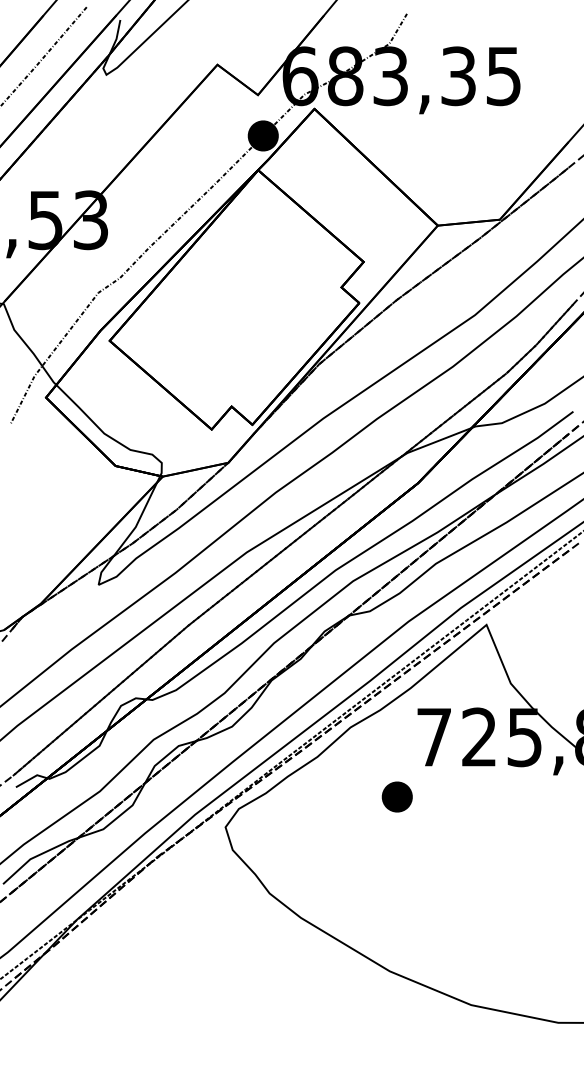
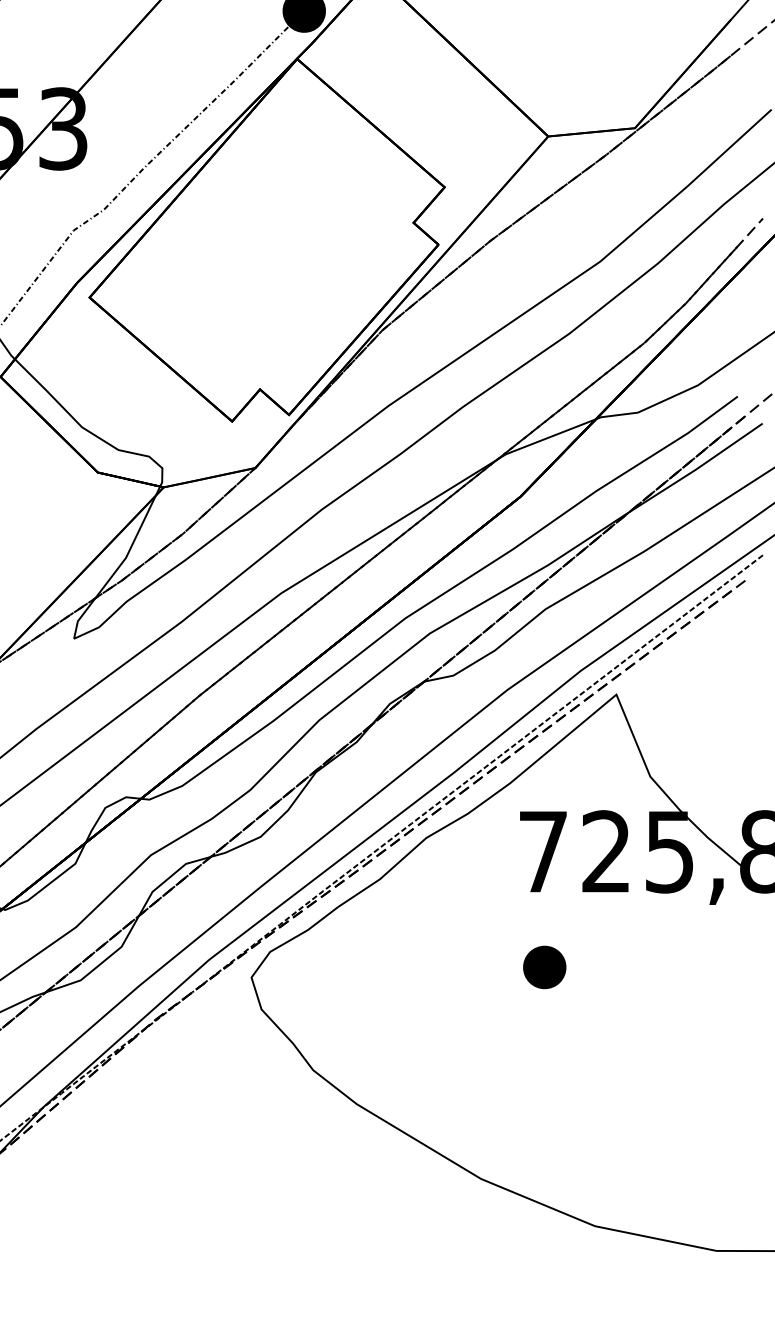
part: (396, 796) -> (543, 966), moved

